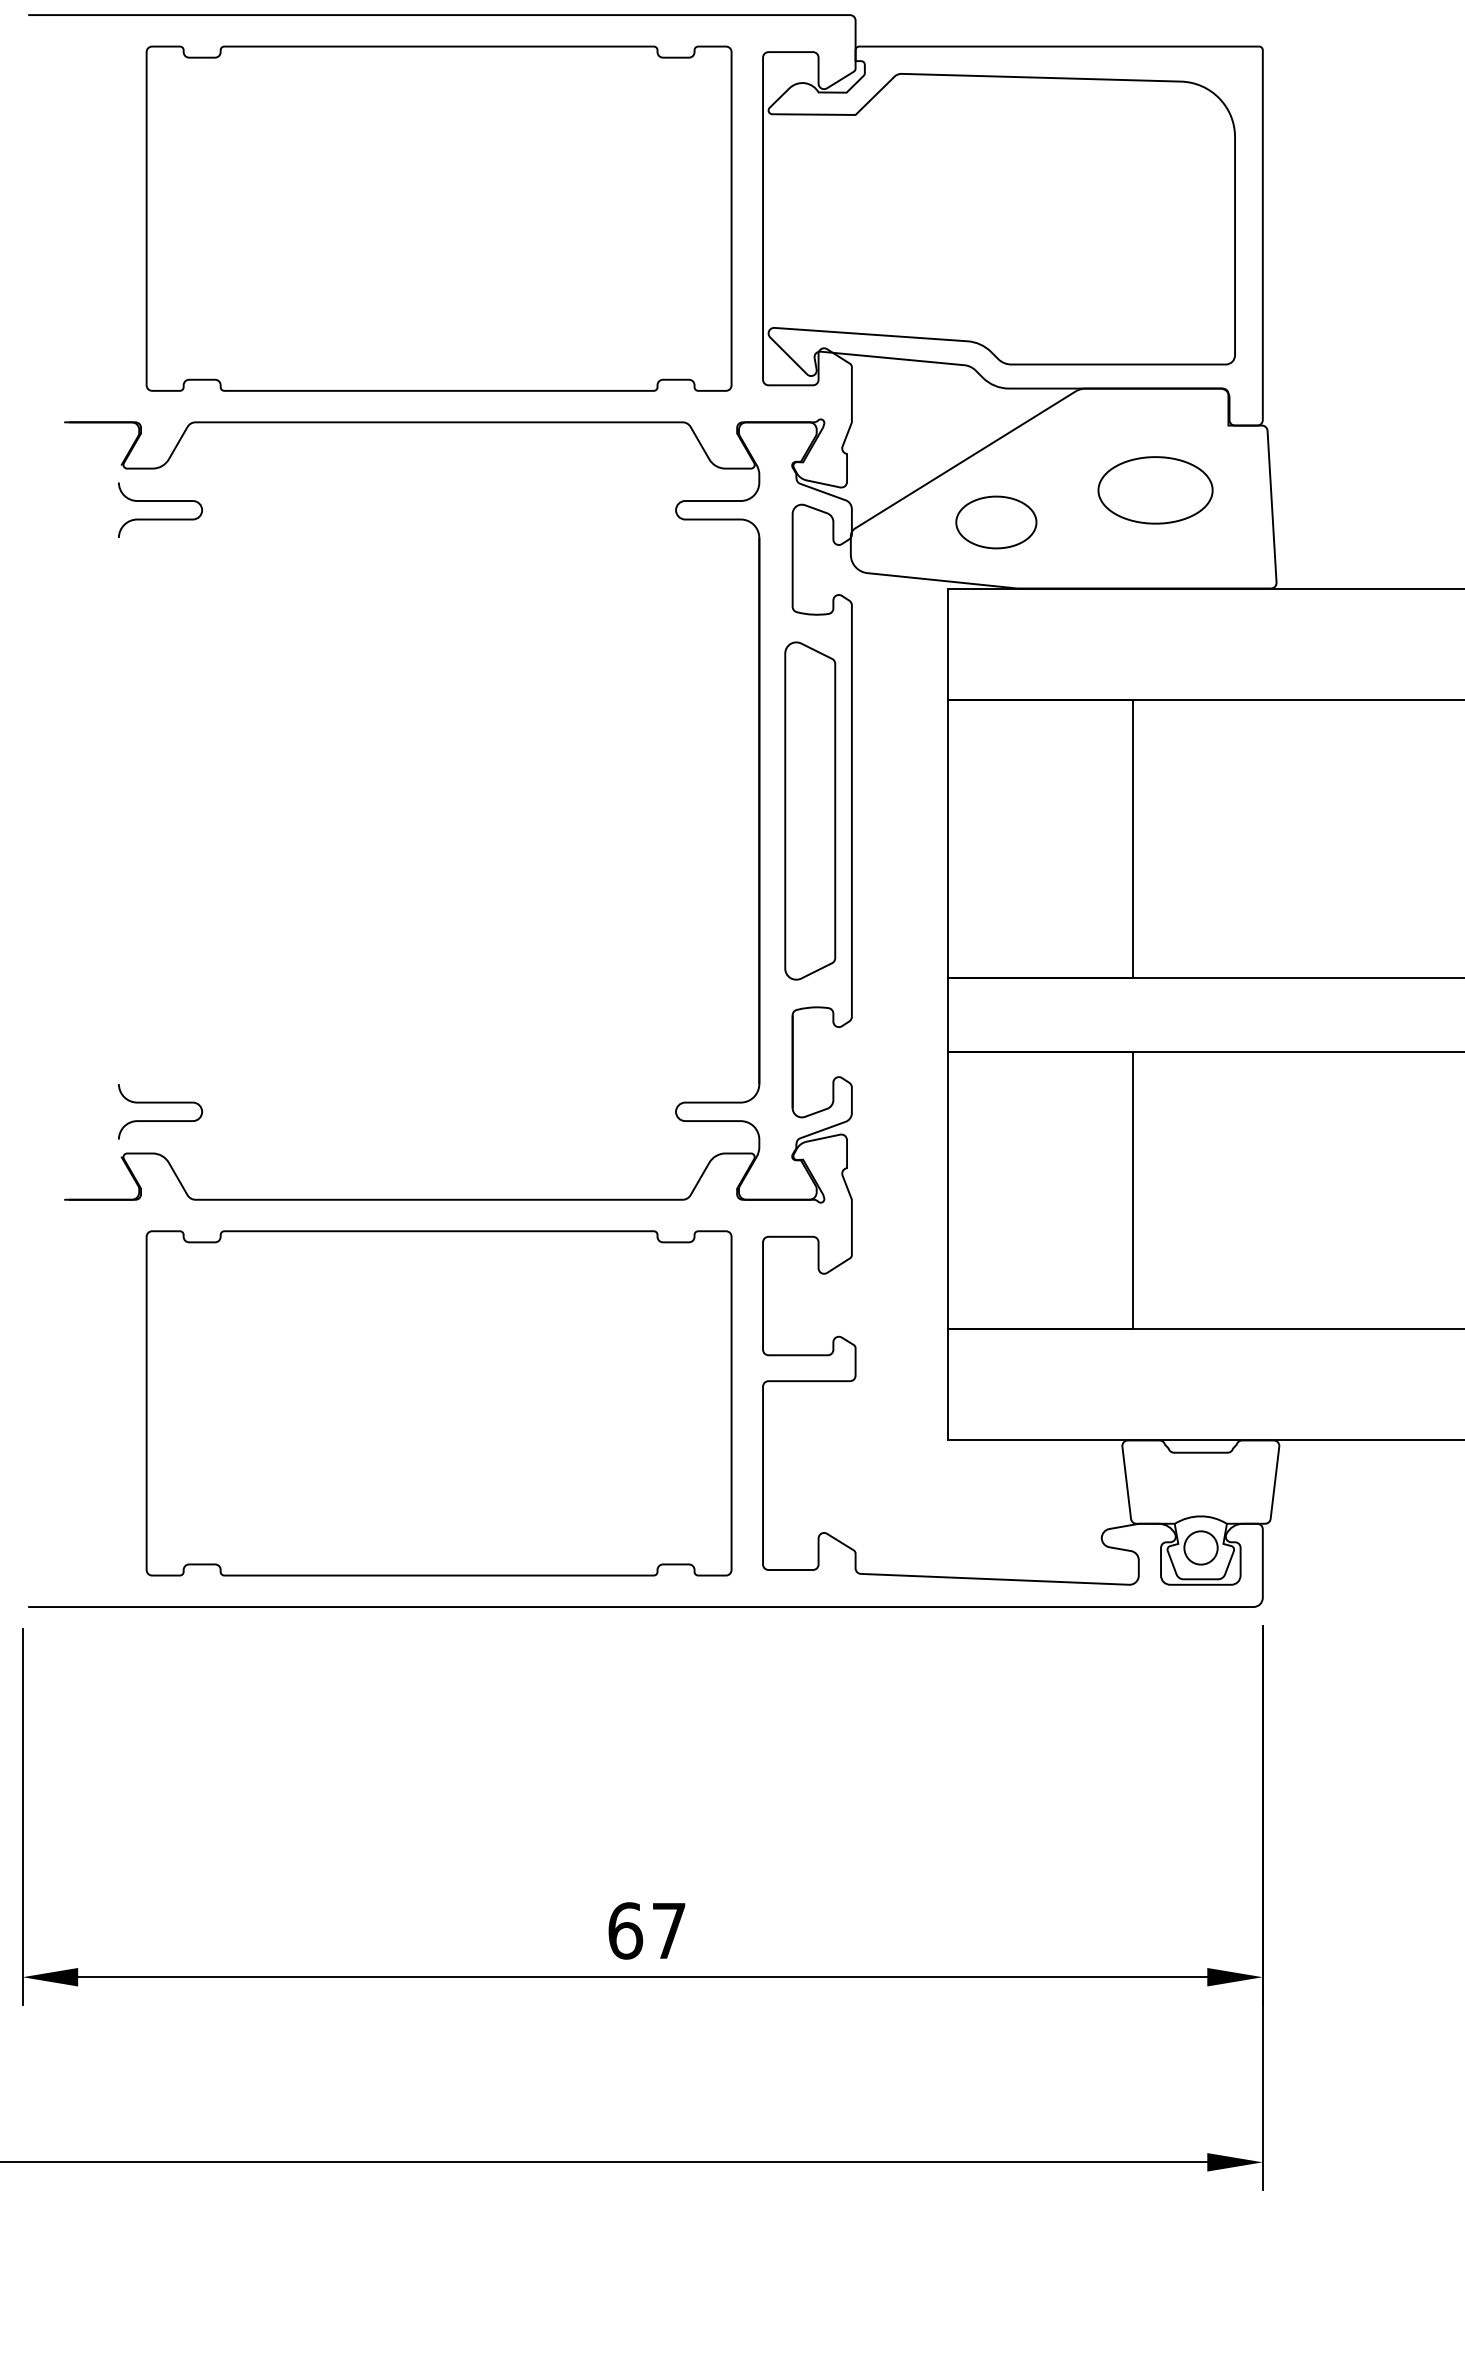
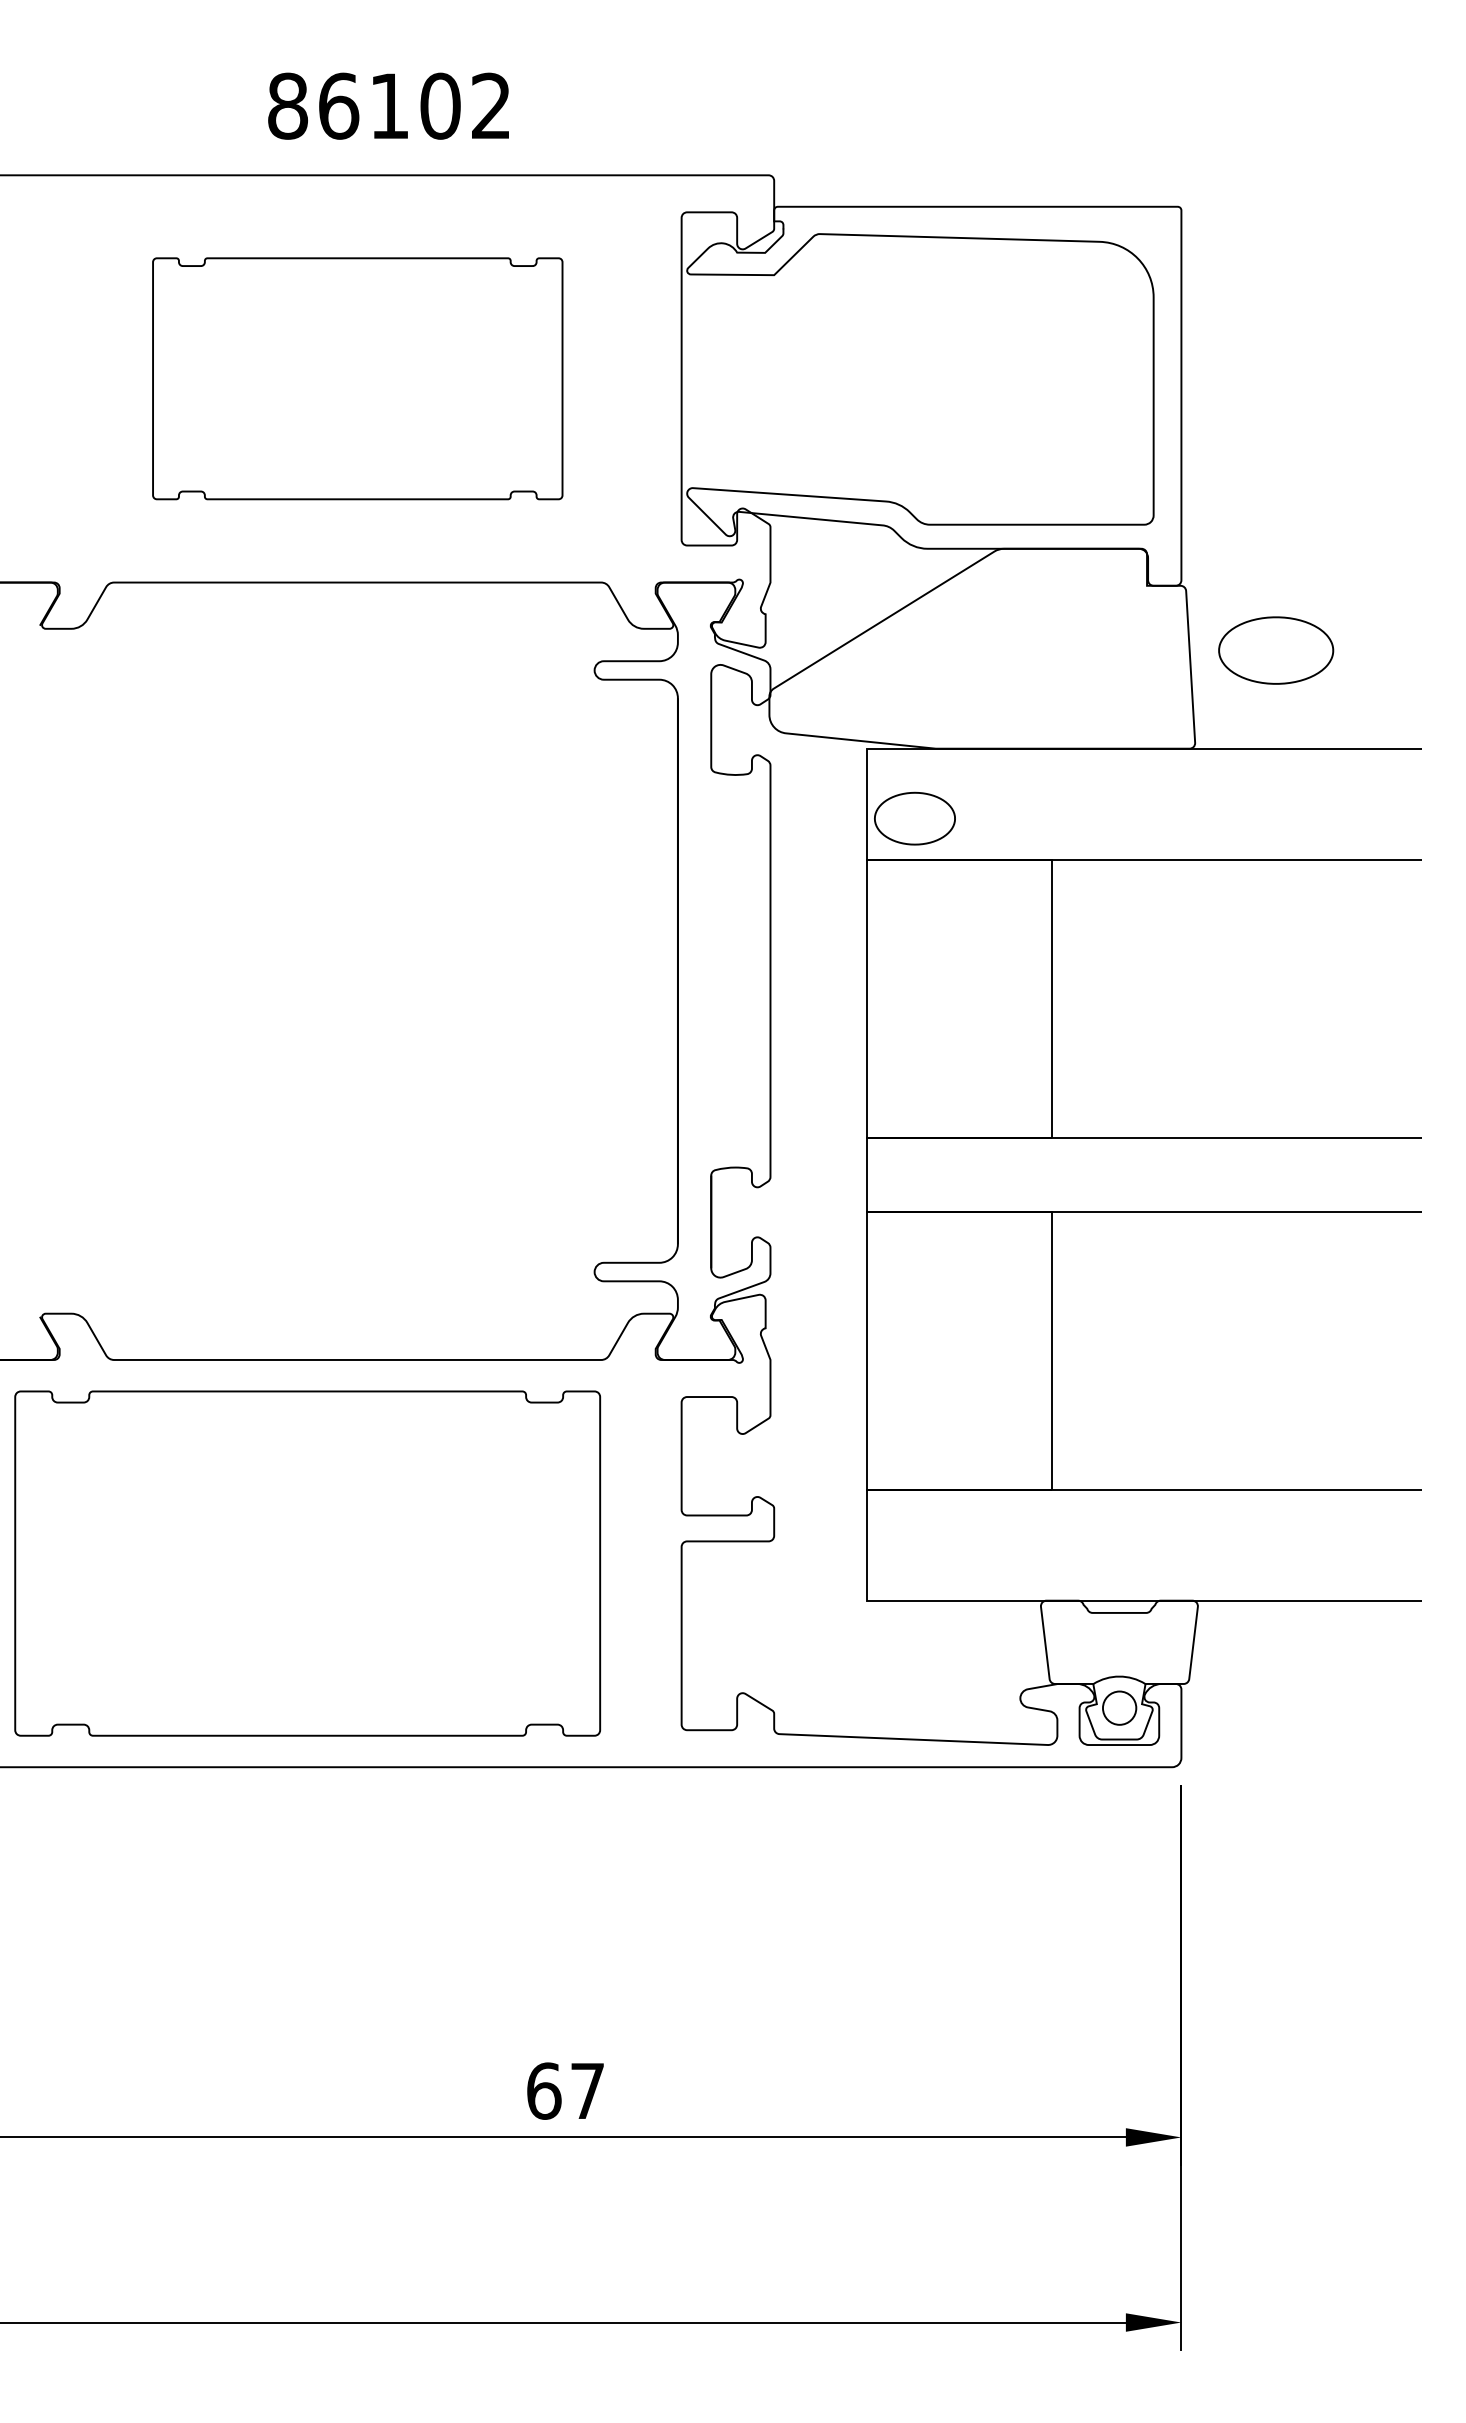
part: (438, 218) -> (357, 378), size x0.7
part: (1155, 490) -> (1276, 650), moved
curve: (159, 502) -> (78, 662), removed
part: (995, 522) -> (914, 818), moved
part: (809, 810) -> (728, 970), removed
curve: (159, 1103) -> (78, 1263), removed
part: (438, 1403) -> (307, 1563), moved

